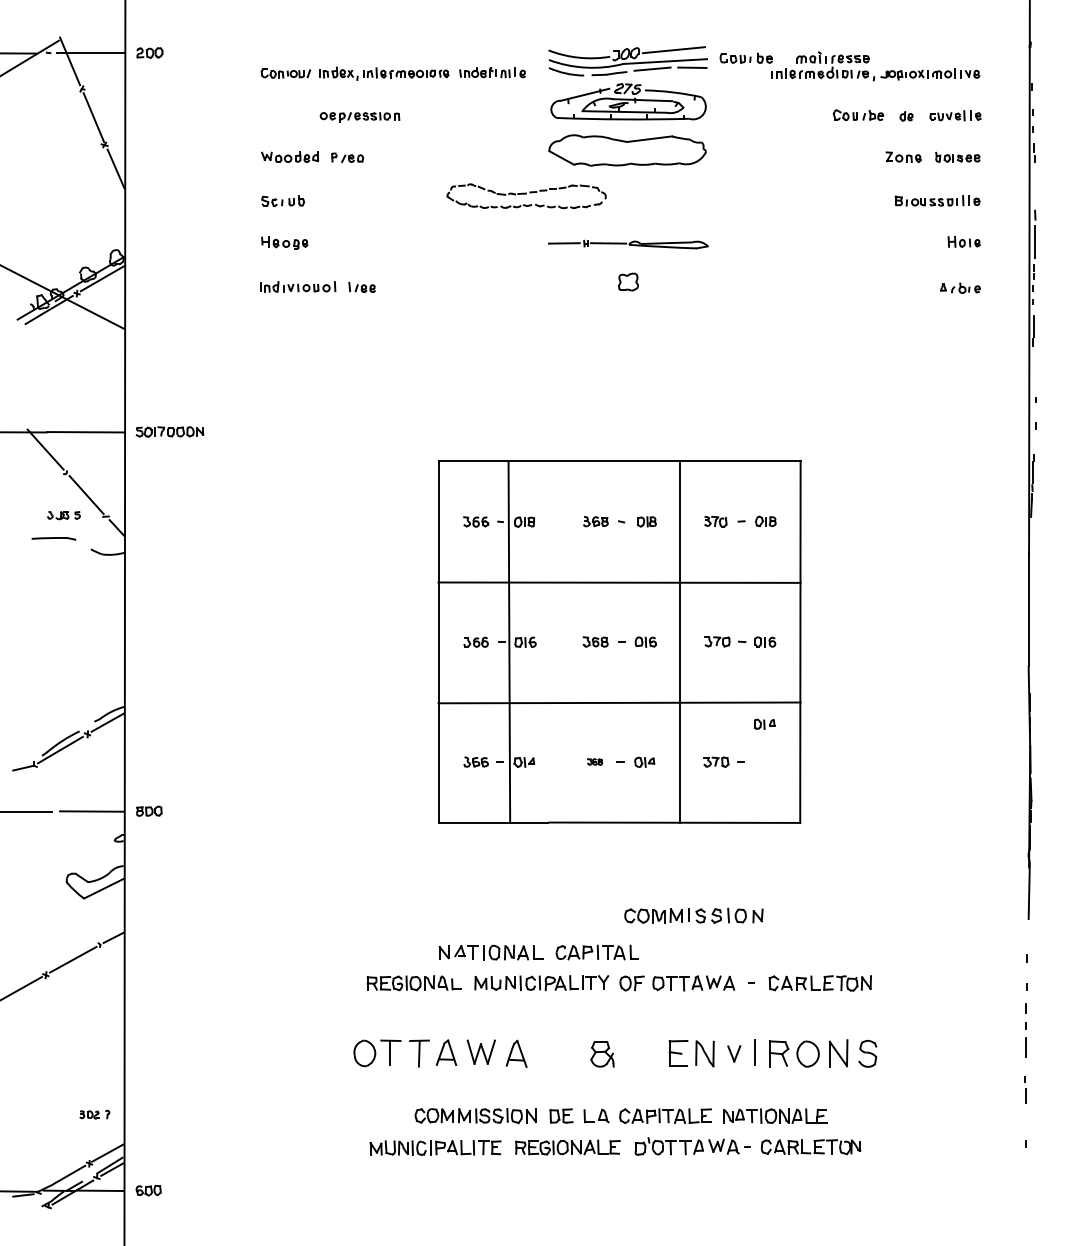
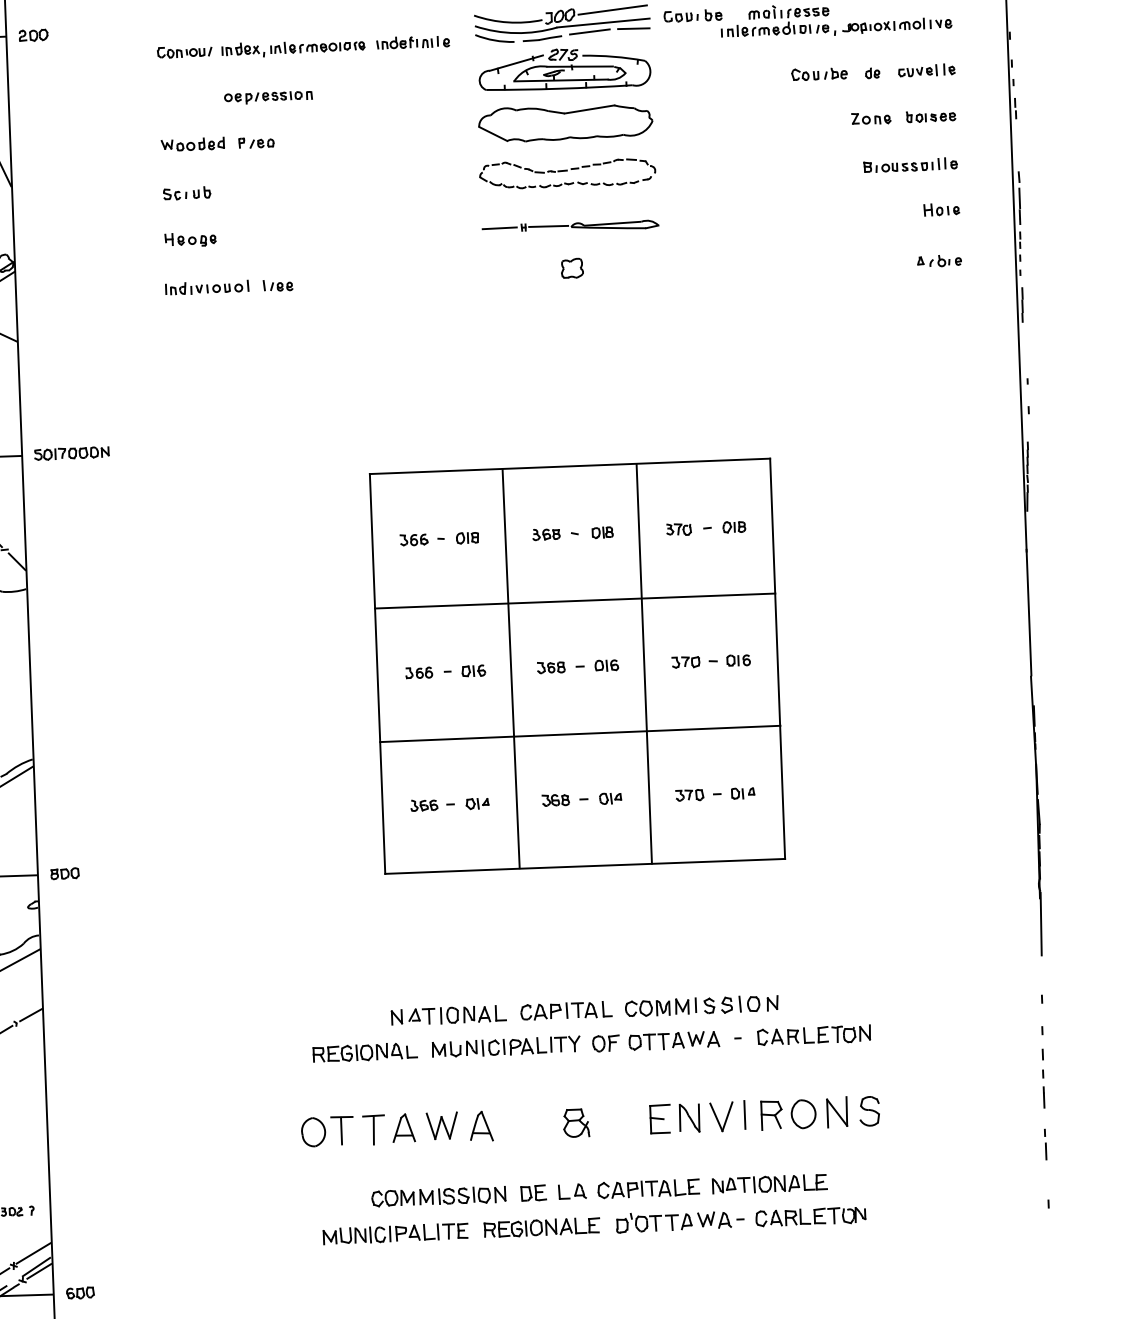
part: (526, 196) -> (567, 173), moved
line: (509, 641) -> (511, 668), moved
part: (764, 723) -> (743, 792), moved
part: (594, 761) -> (555, 799), size x1.67
part: (693, 915) -> (701, 1005), moved
part: (734, 1053) -> (722, 1116), size x1.67

